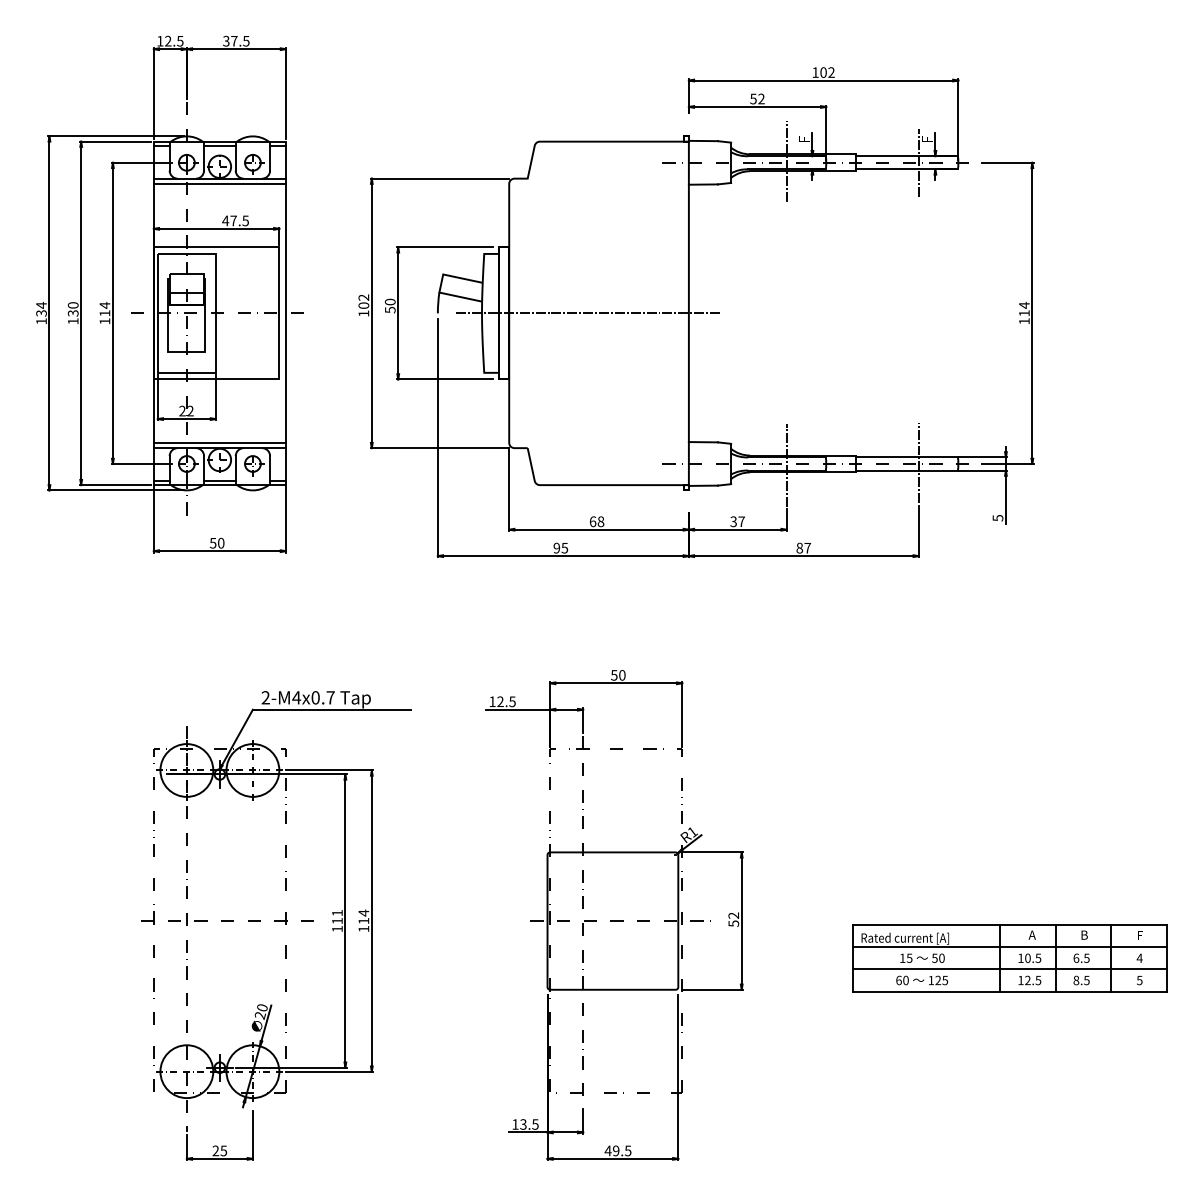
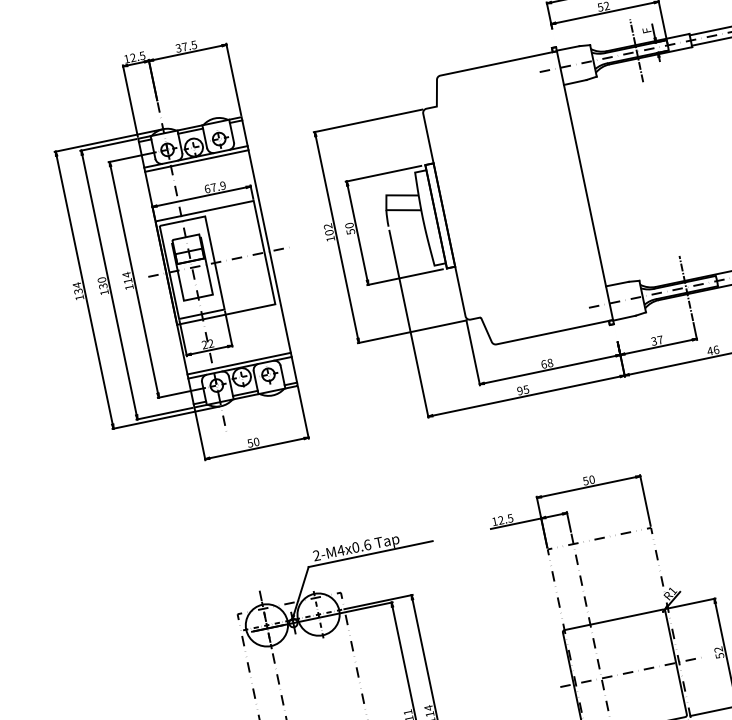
text: (235, 220) -> (215, 187), 47.5 -> 67.9
line: (588, 313) -> (506, 202), removed
text: (803, 547) -> (712, 350), 87 -> 46
text: (330, 697) -> (367, 544), 2-M4x0.7 -> 2-M4x0.6

